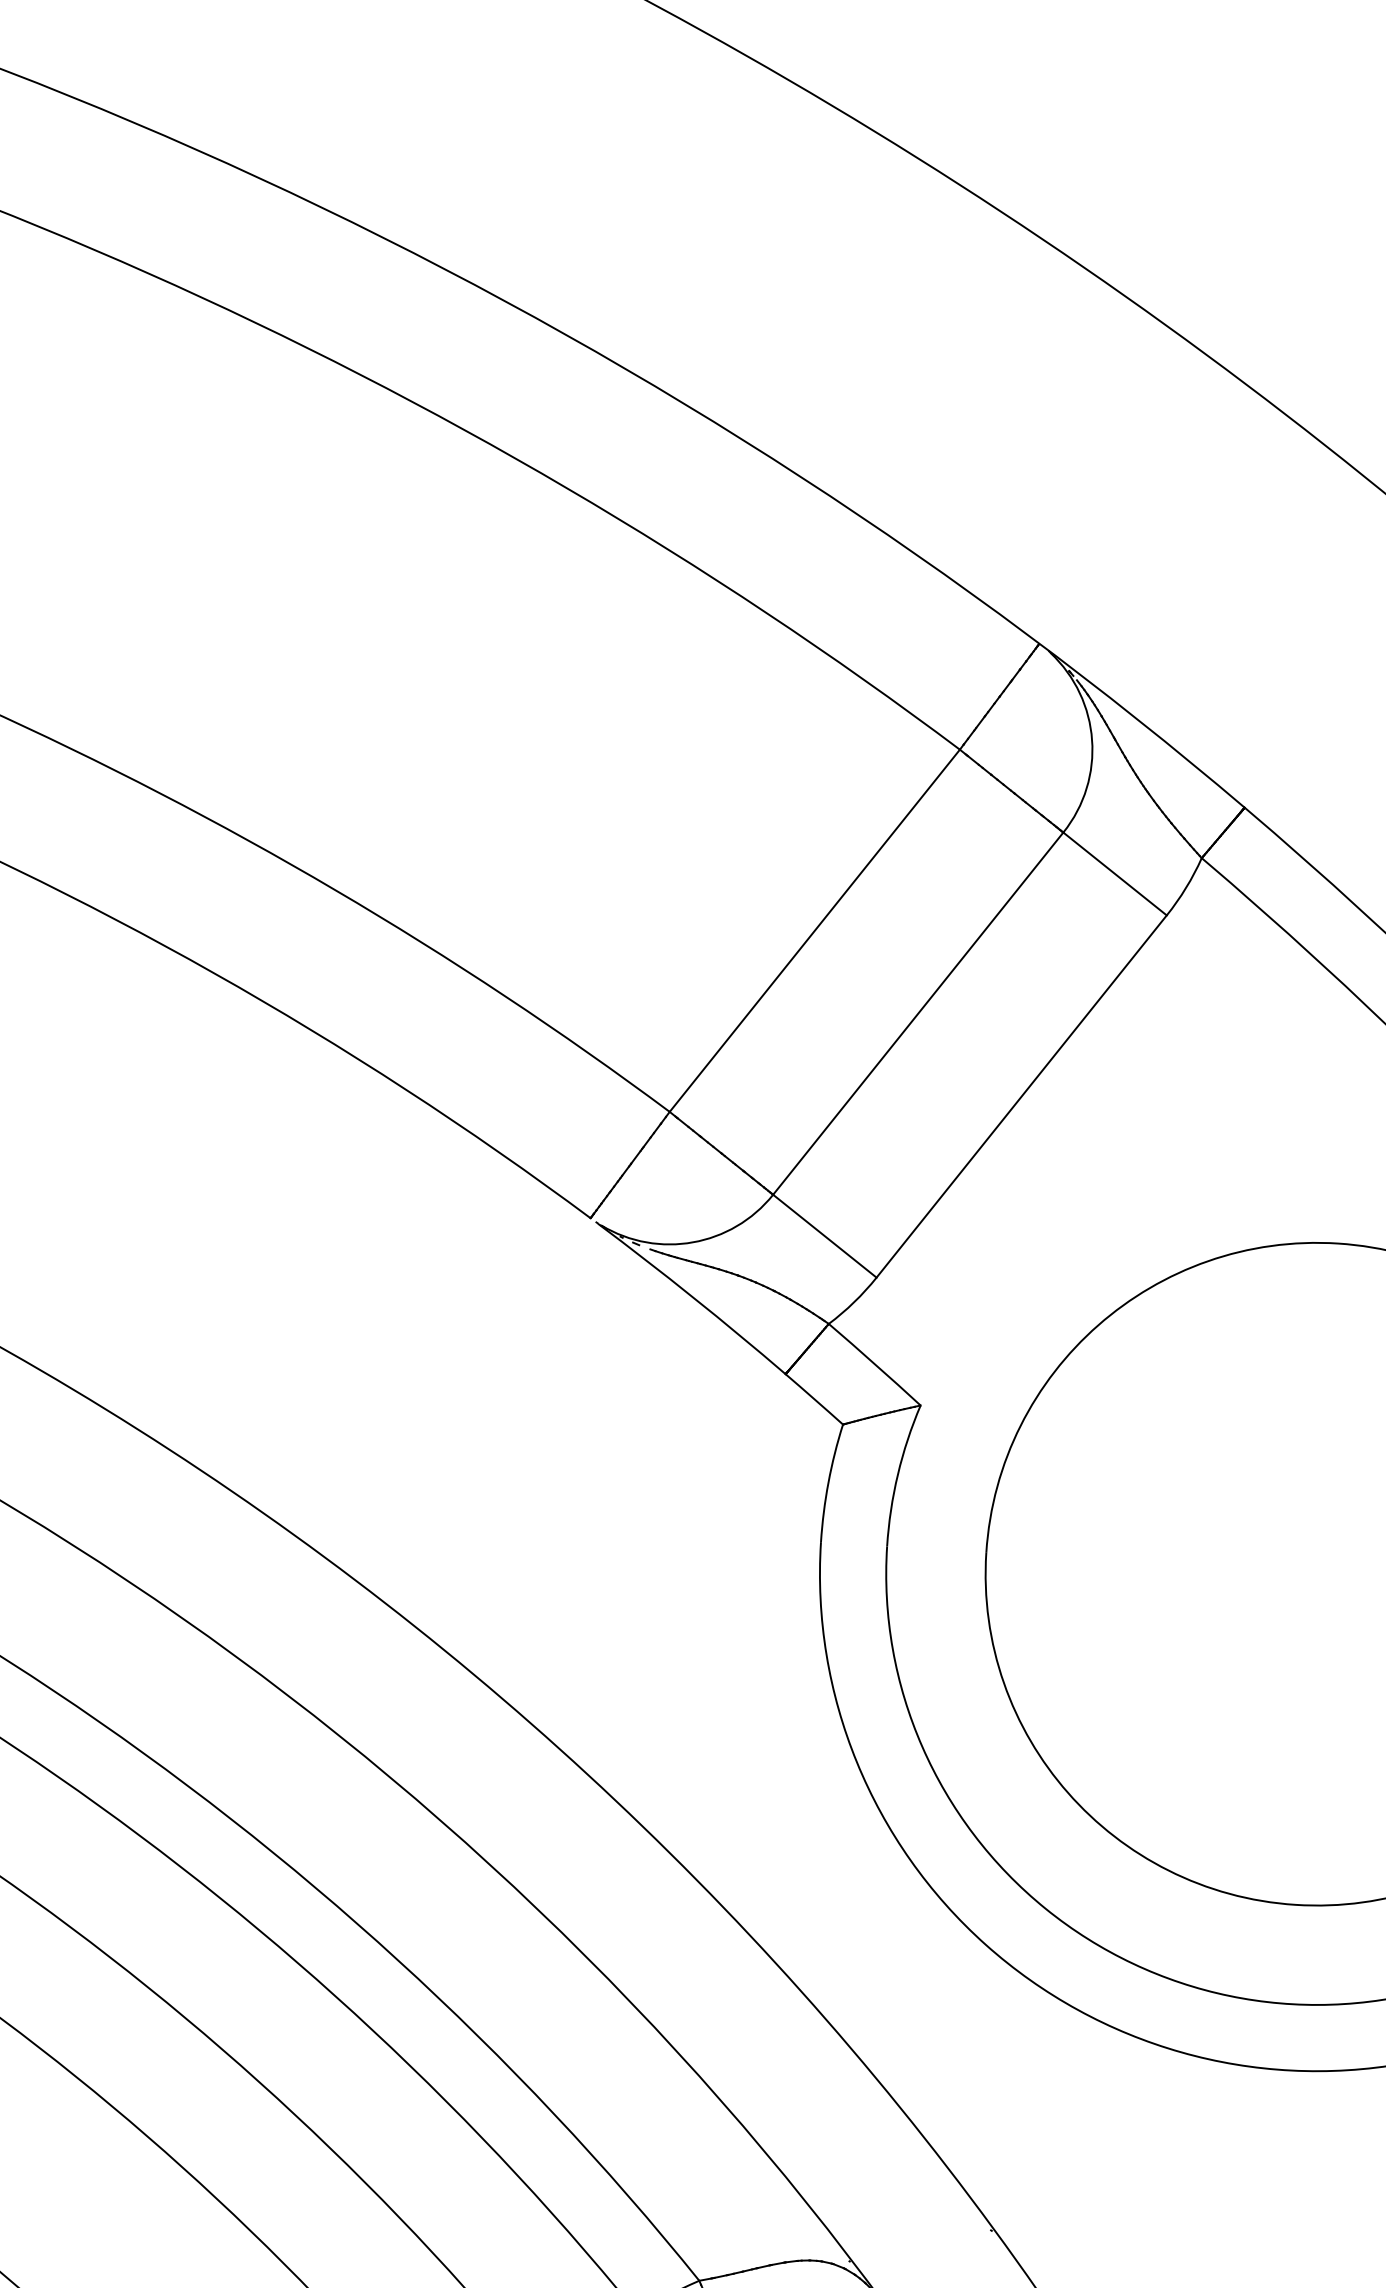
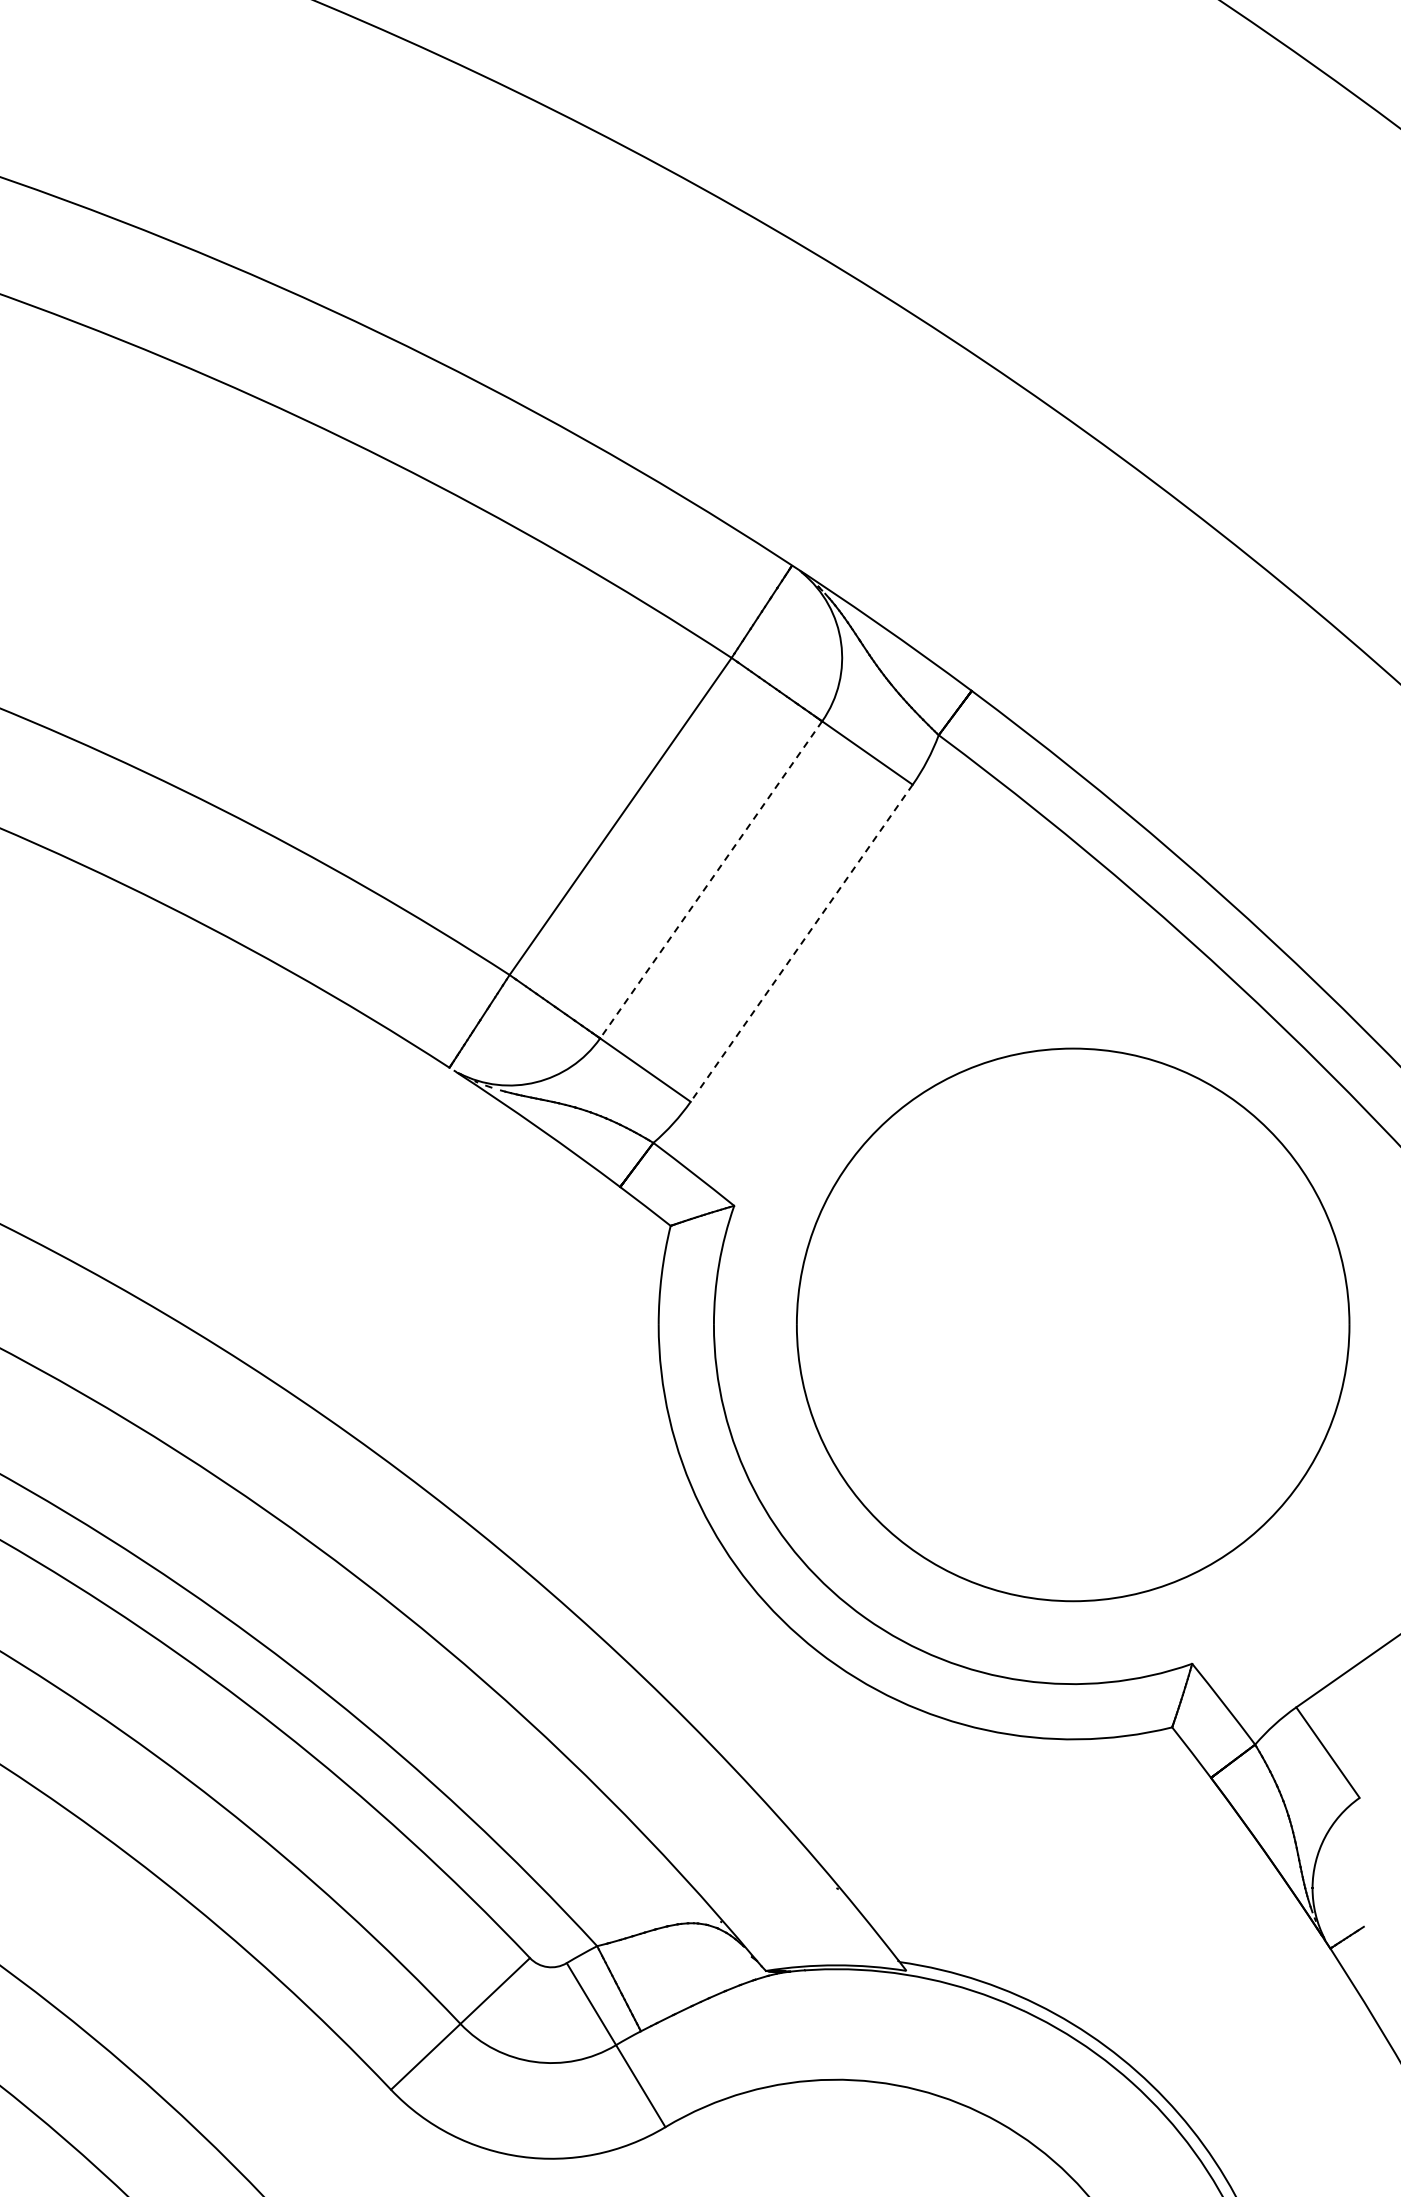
line: (918, 1013) -> (711, 879), solid -> dashed
line: (1021, 1096) -> (801, 943), solid -> dashed

